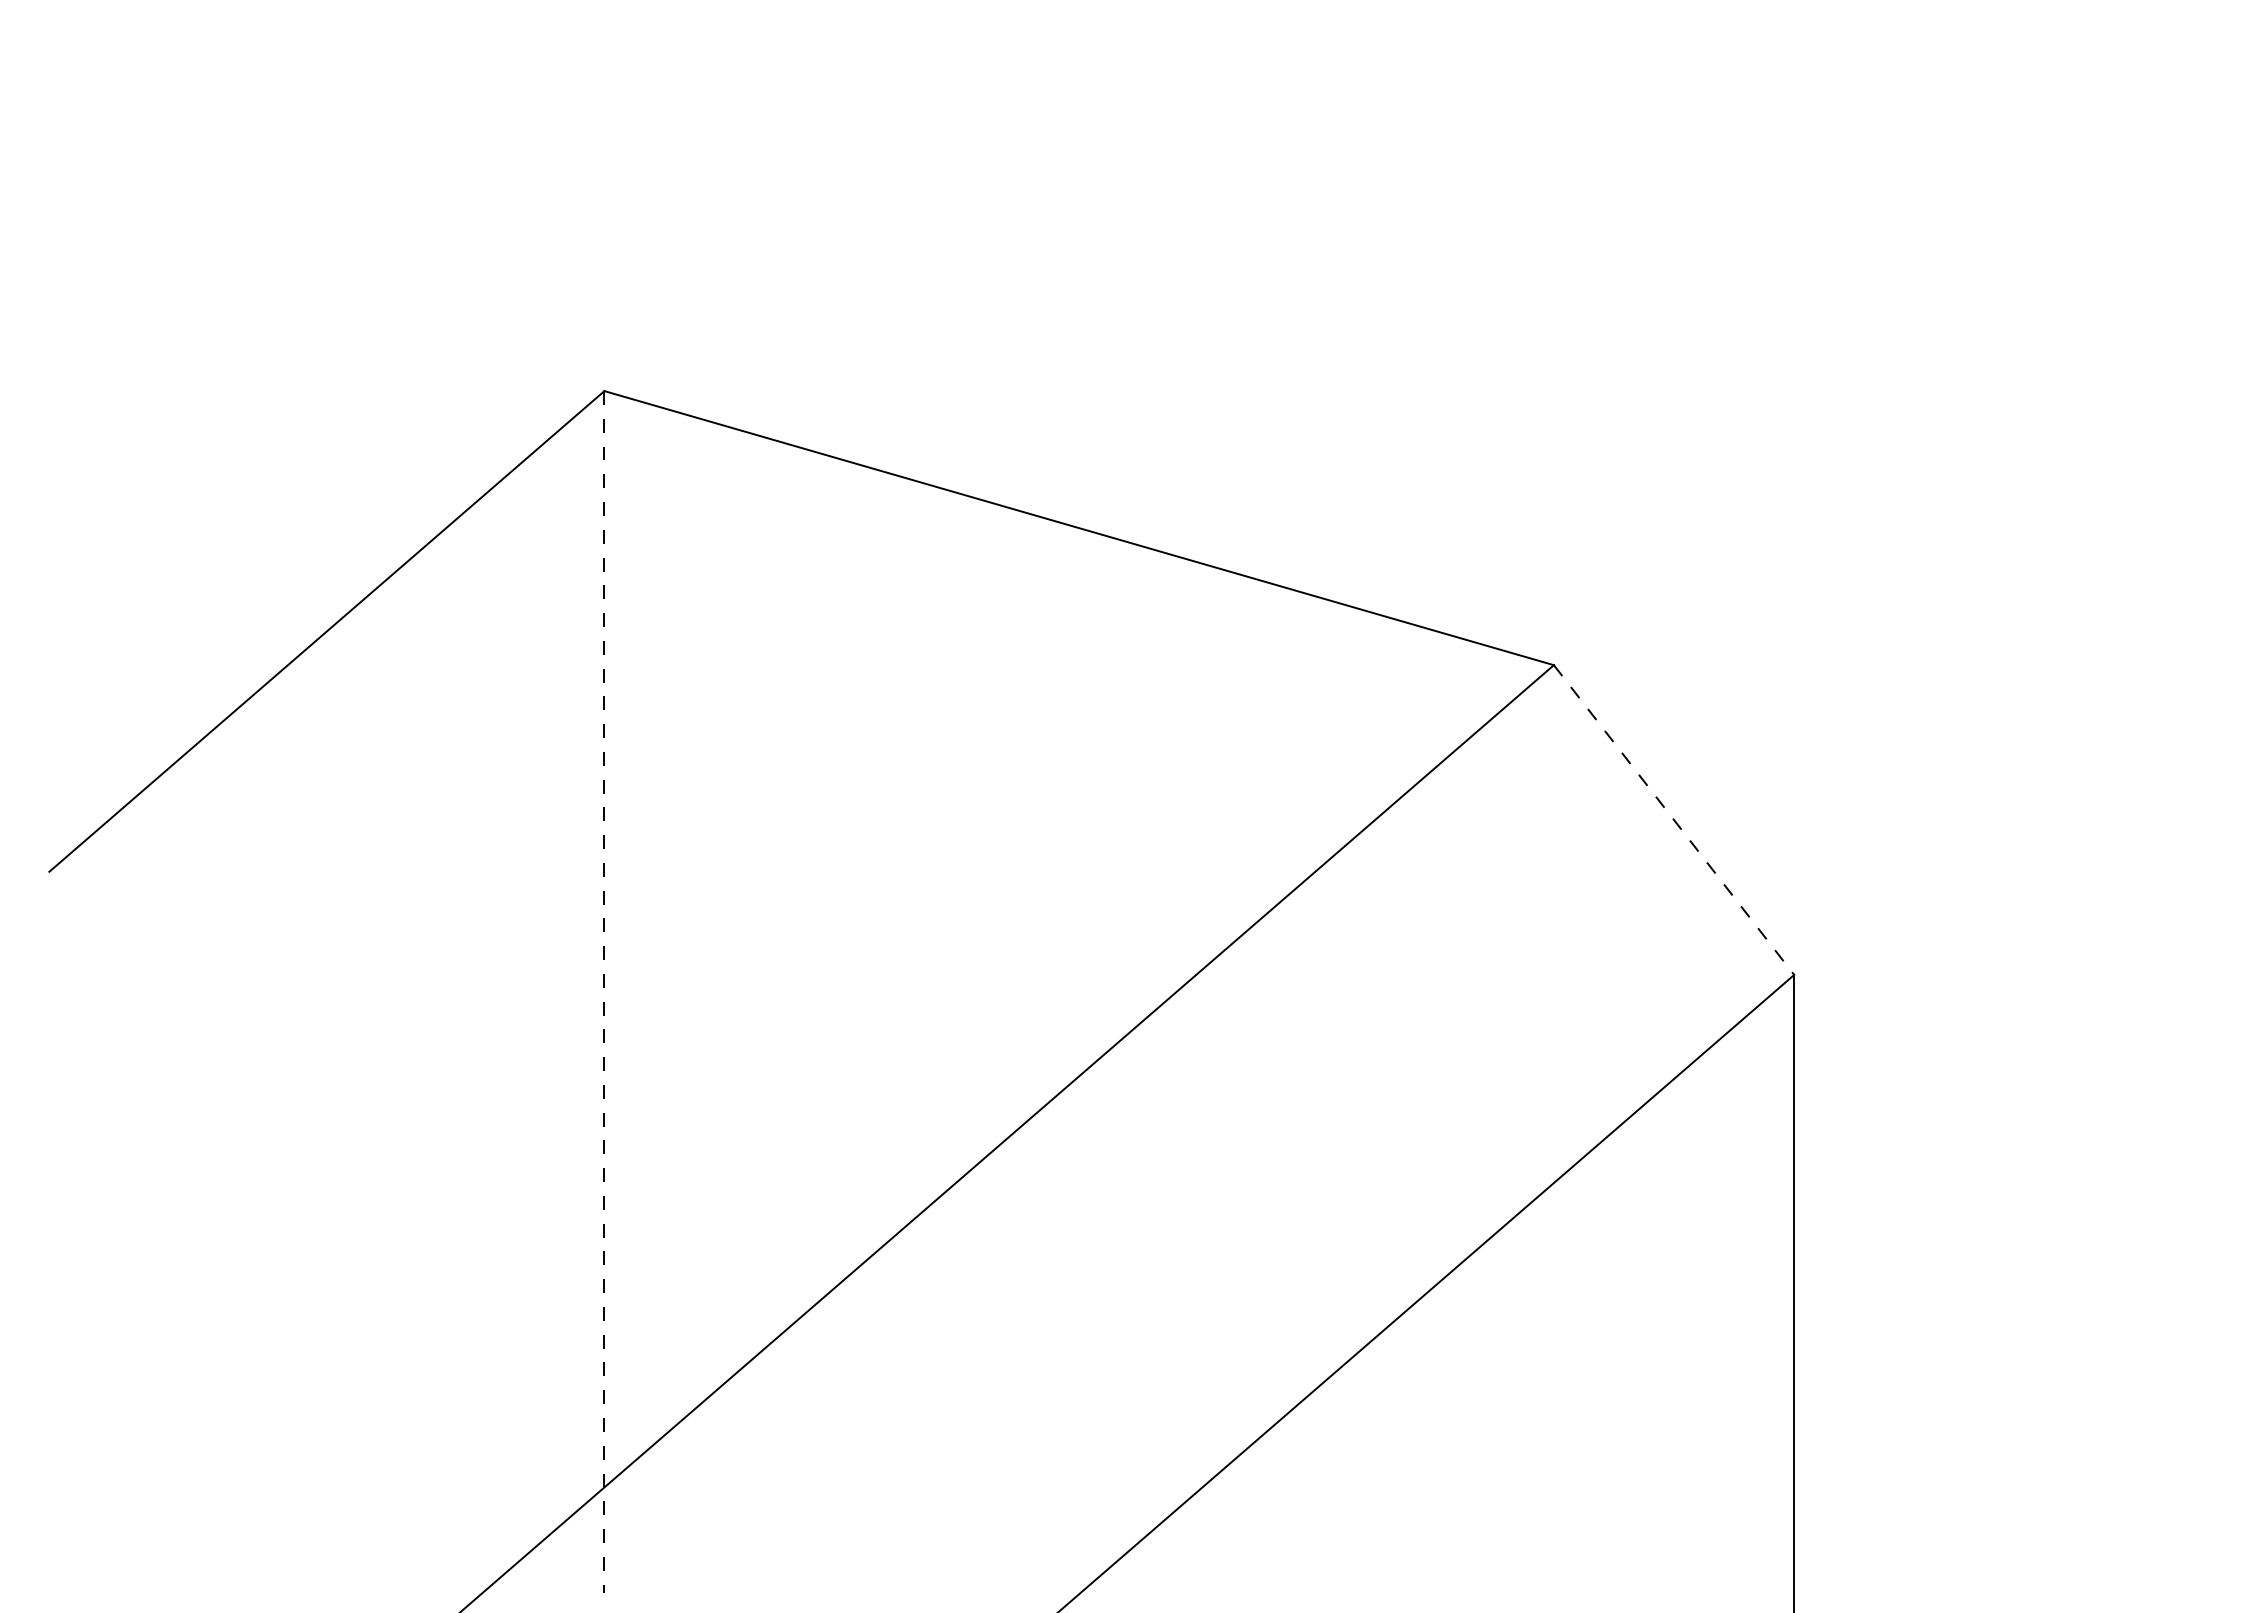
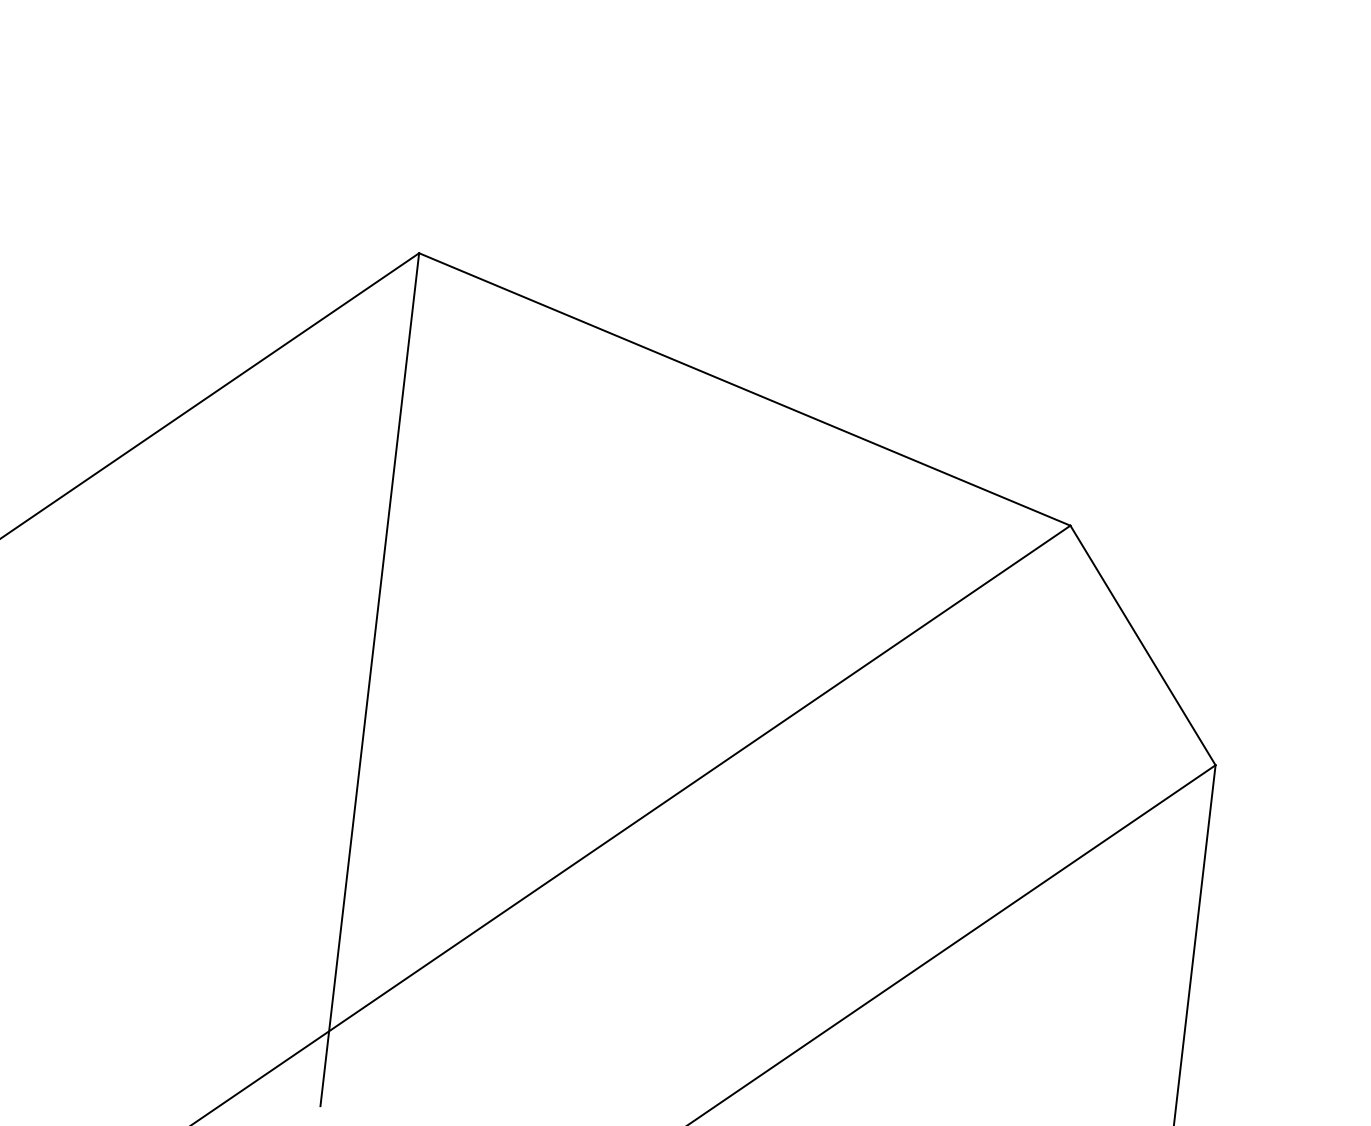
line: (1674, 820) -> (1143, 645), dashed -> solid
line: (604, 992) -> (369, 680), dashed -> solid

